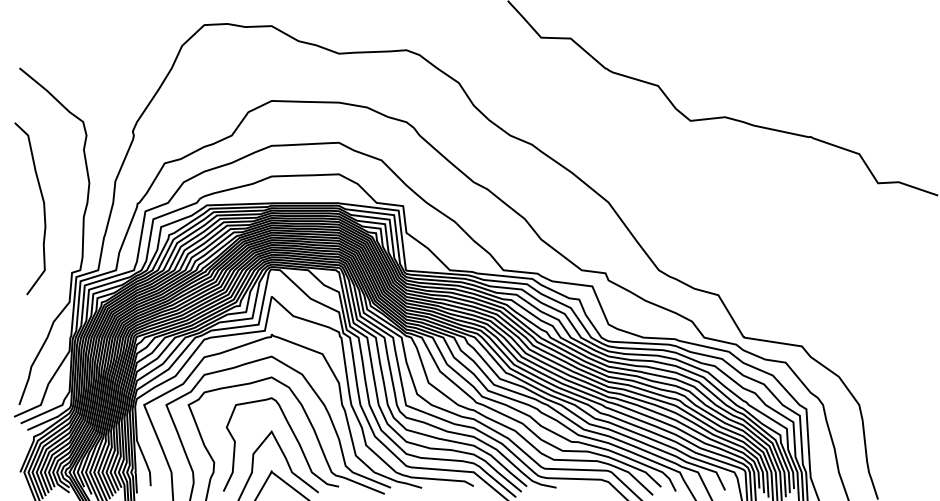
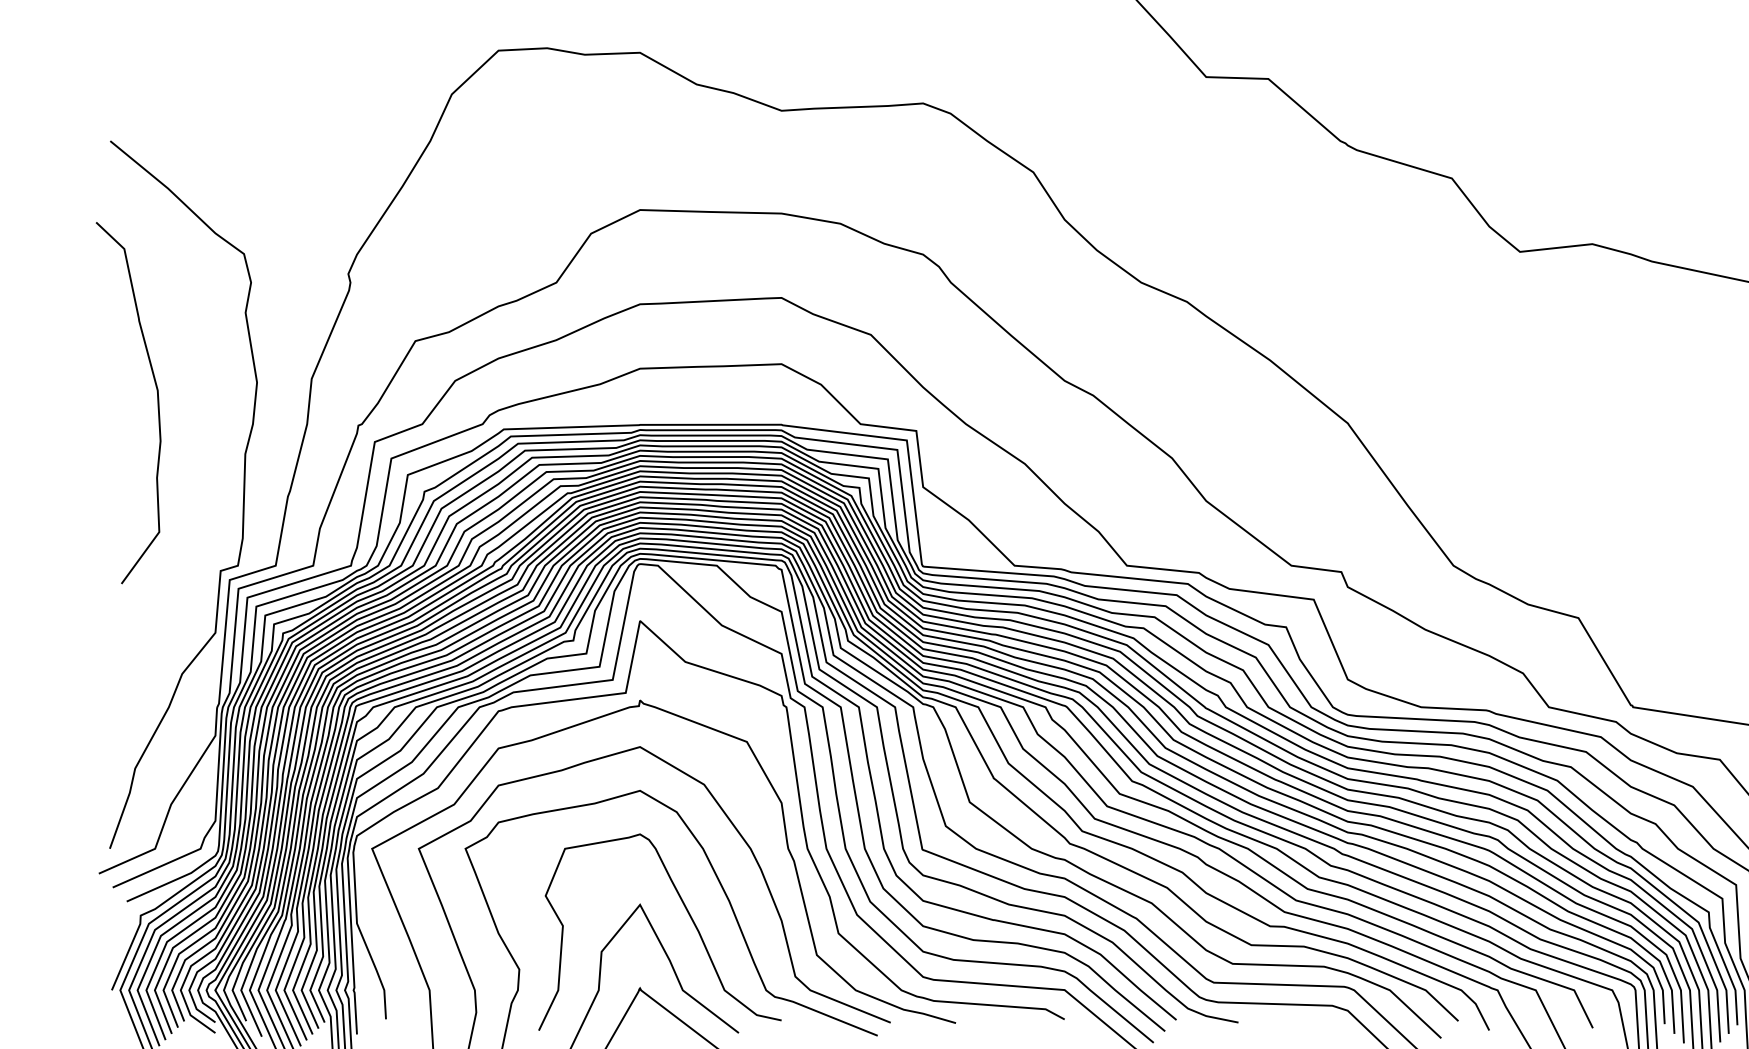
curve: (43, 208) -> (156, 402), moved

